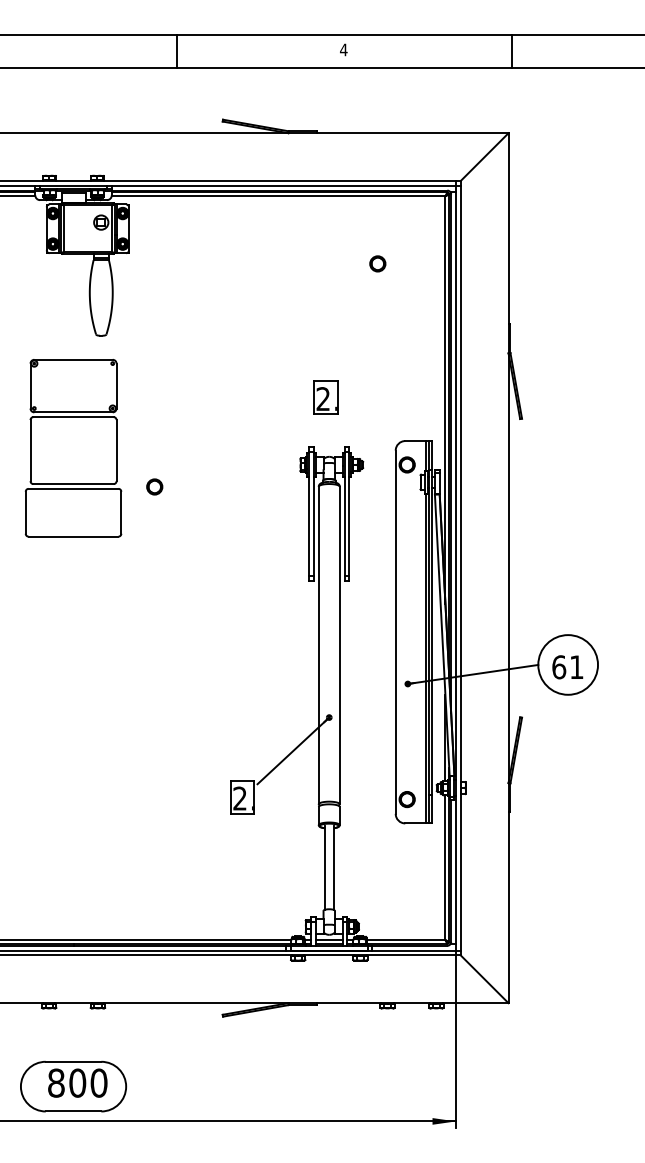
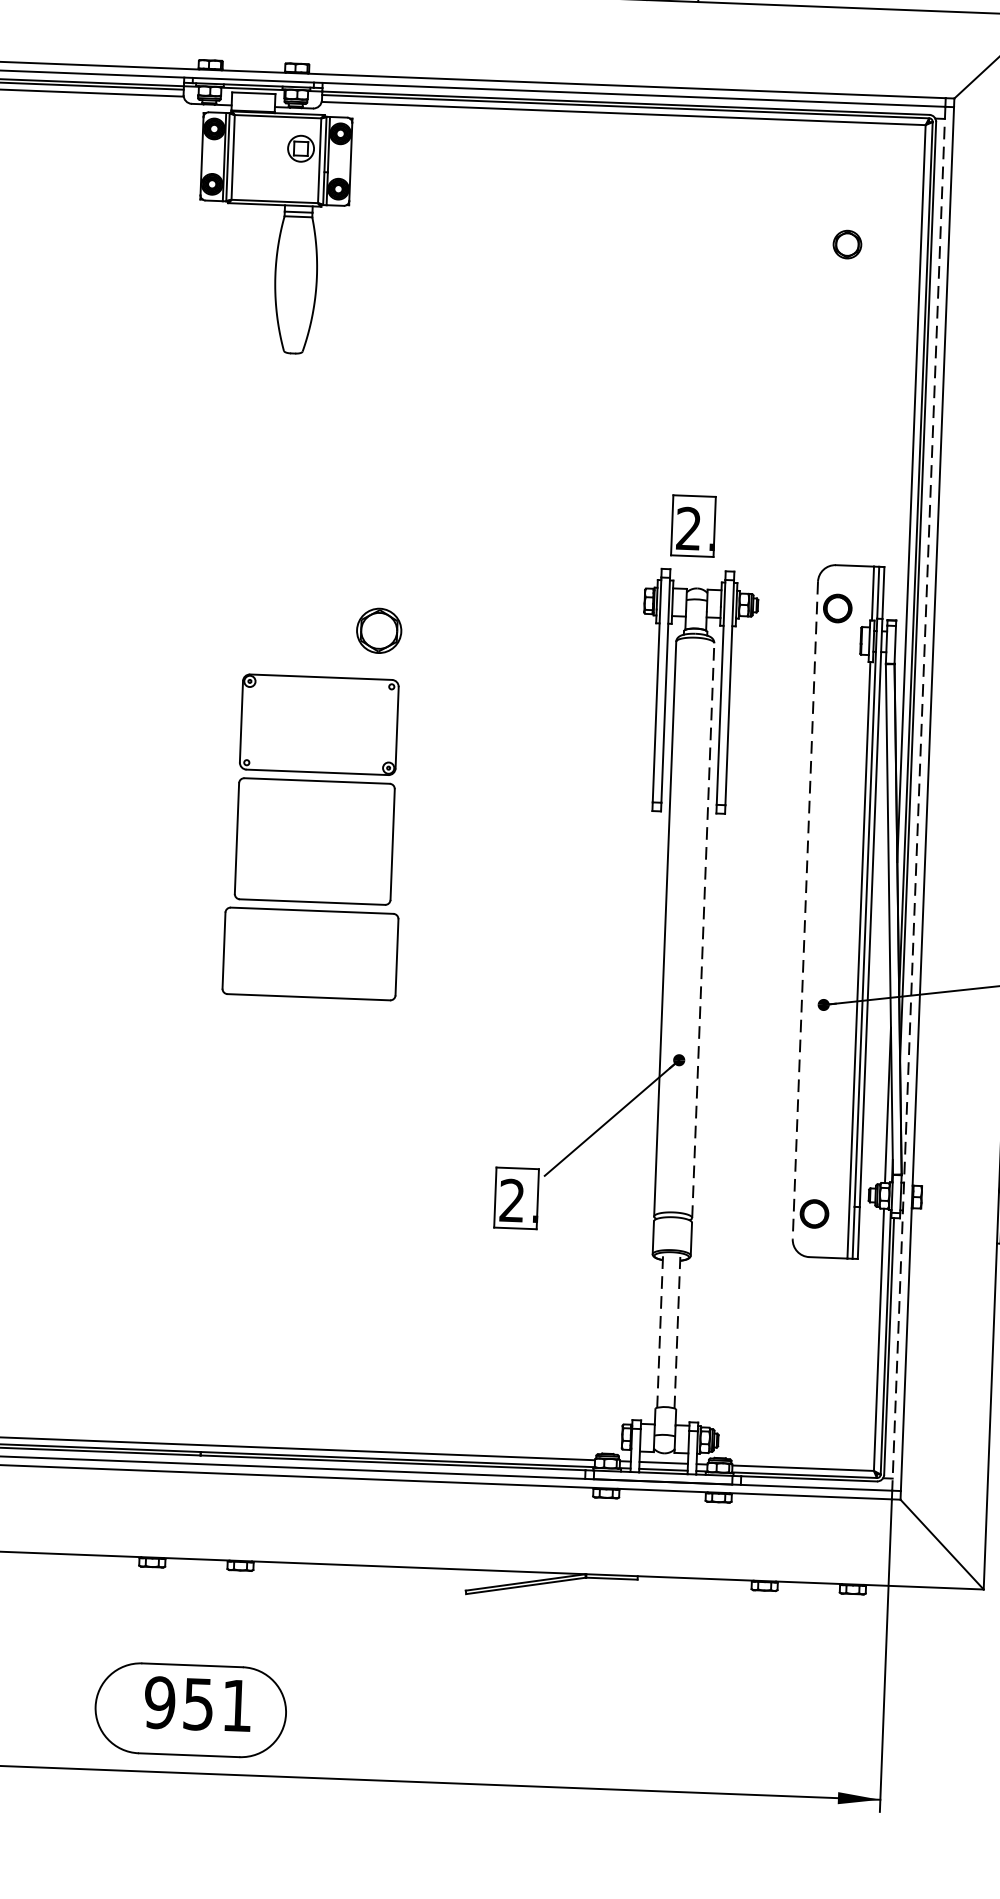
circle: (377, 263) -> (846, 243), moved
part: (325, 397) -> (692, 526), moved
part: (73, 448) -> (314, 837), moved
circle: (154, 486) -> (379, 629), size x1.6
line: (455, 568) -> (917, 799), solid -> dashed
line: (395, 632) -> (804, 910), solid -> dashed
line: (339, 645) -> (702, 930), solid -> dashed
line: (324, 867) -> (660, 1331), solid -> dashed
line: (334, 867) -> (678, 1331), solid -> dashed
text: (77, 1082) -> (198, 1703), 800 -> 951

